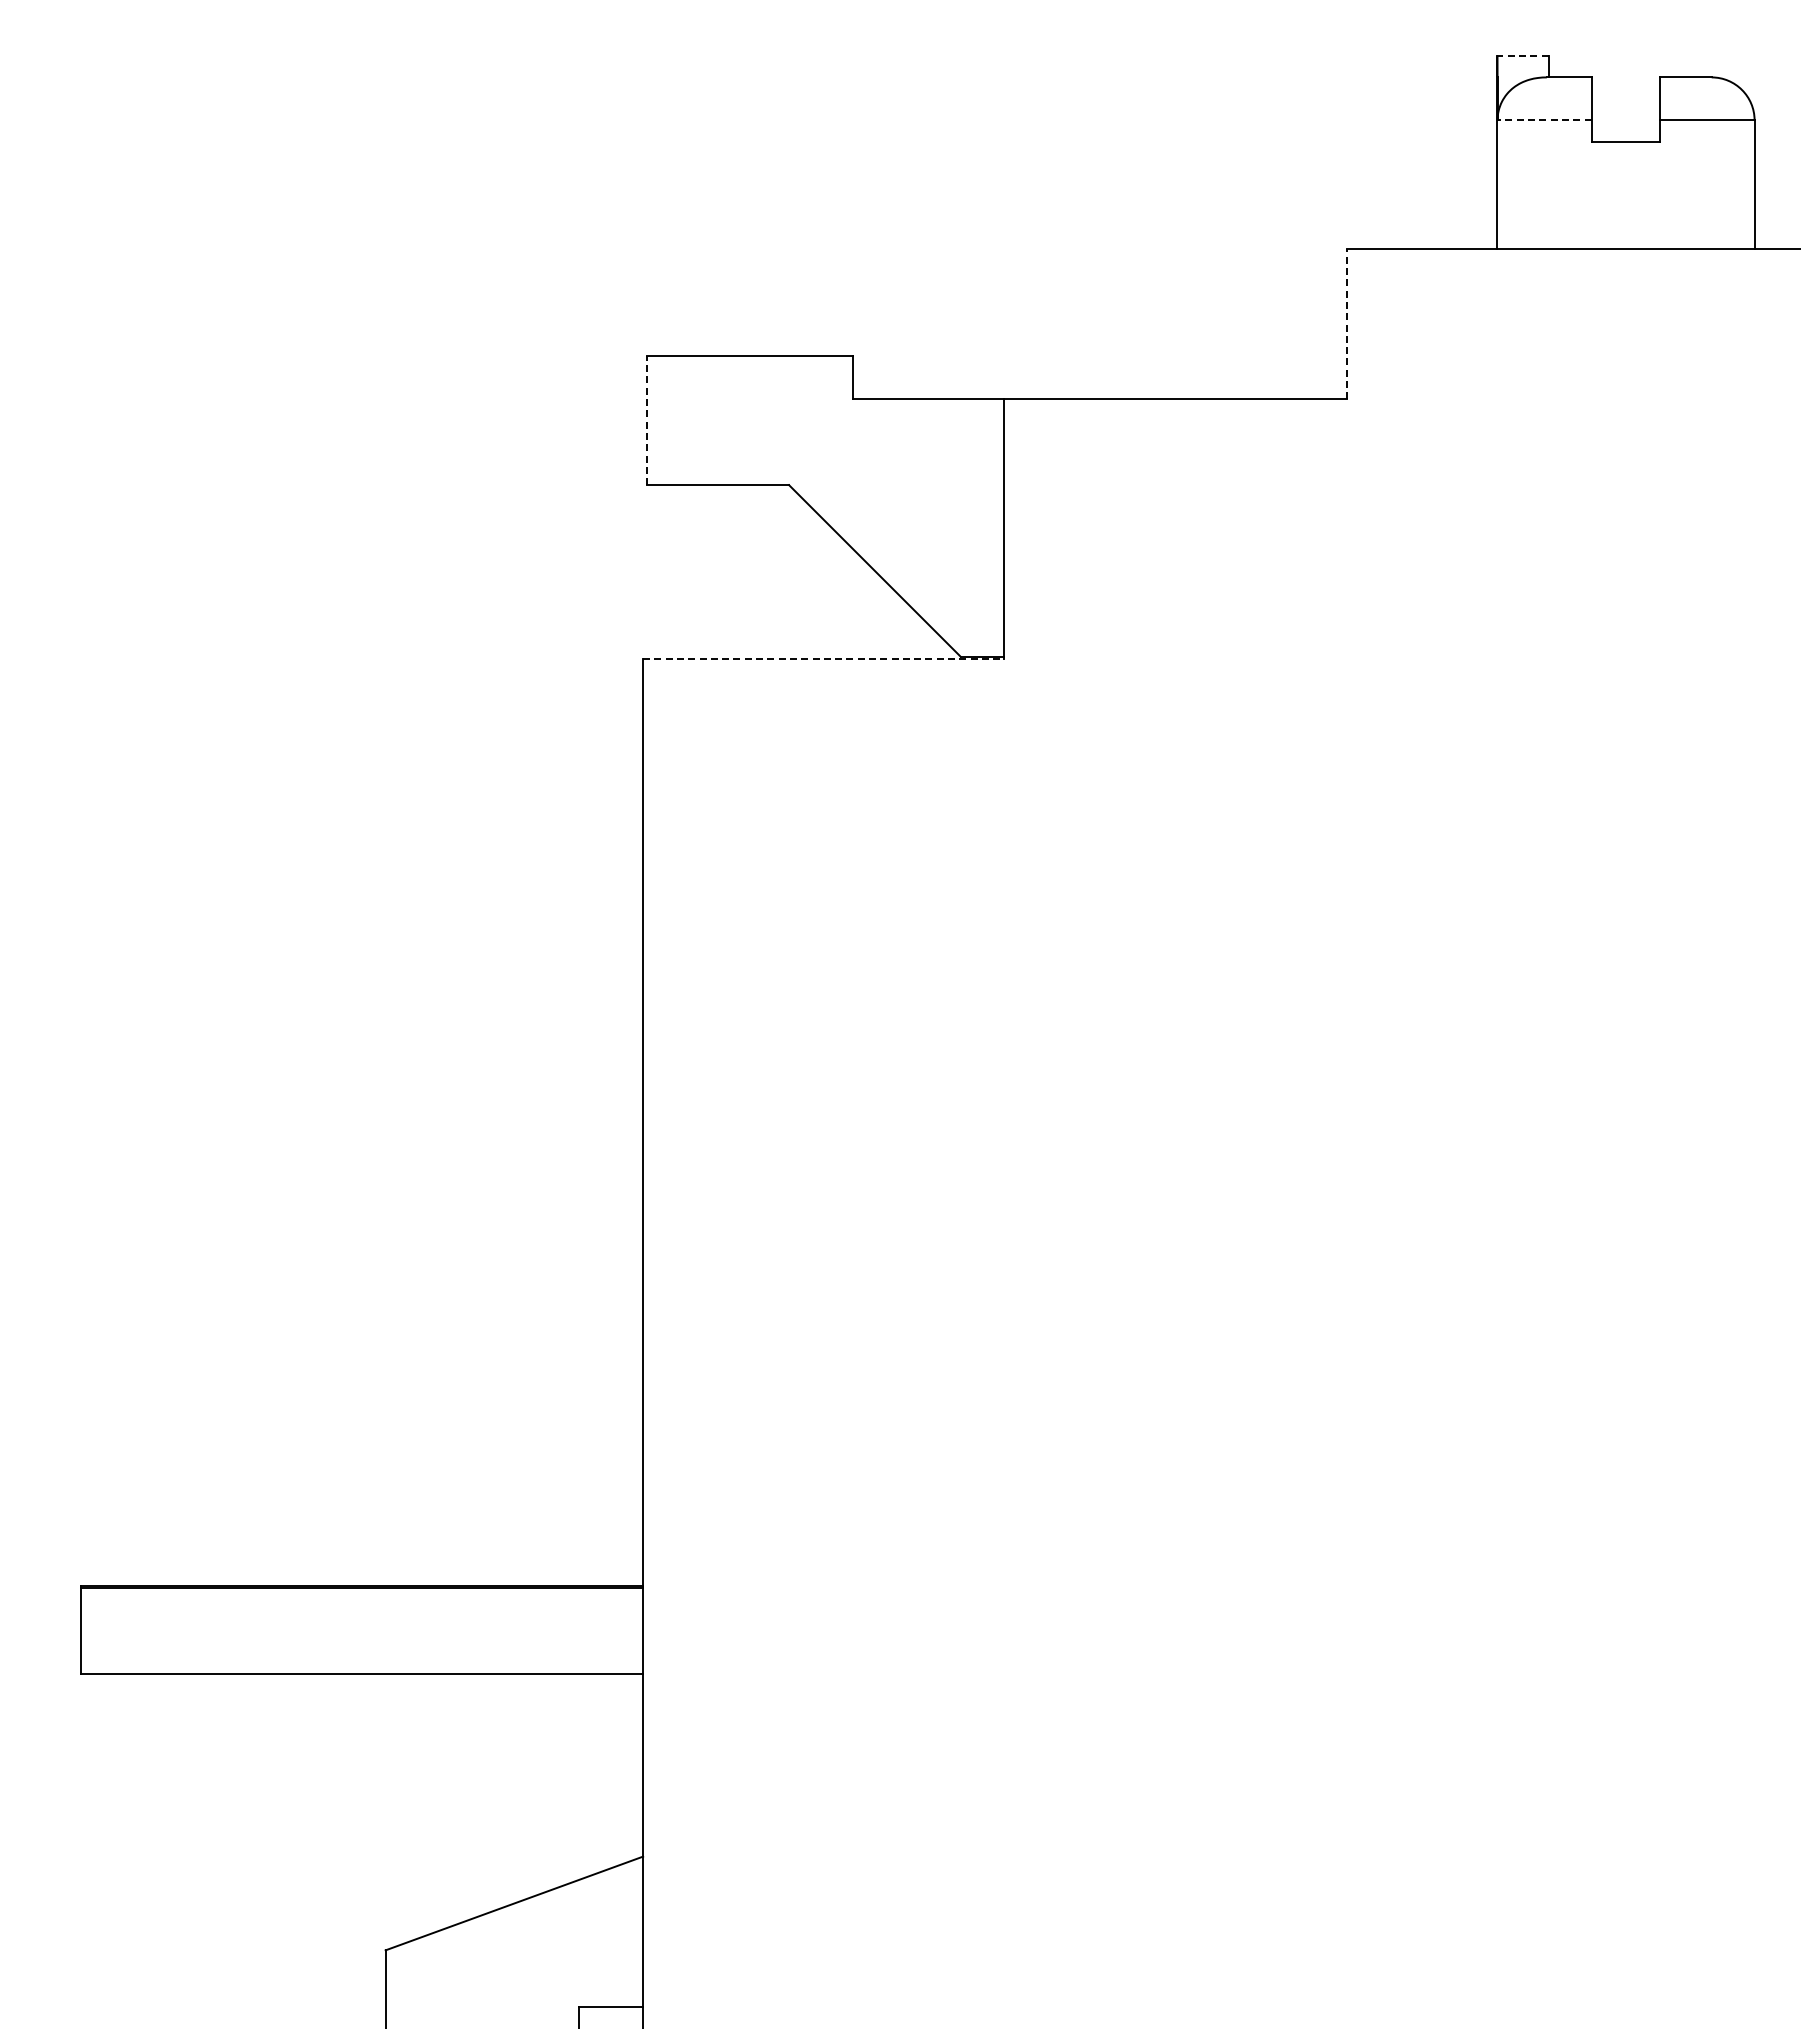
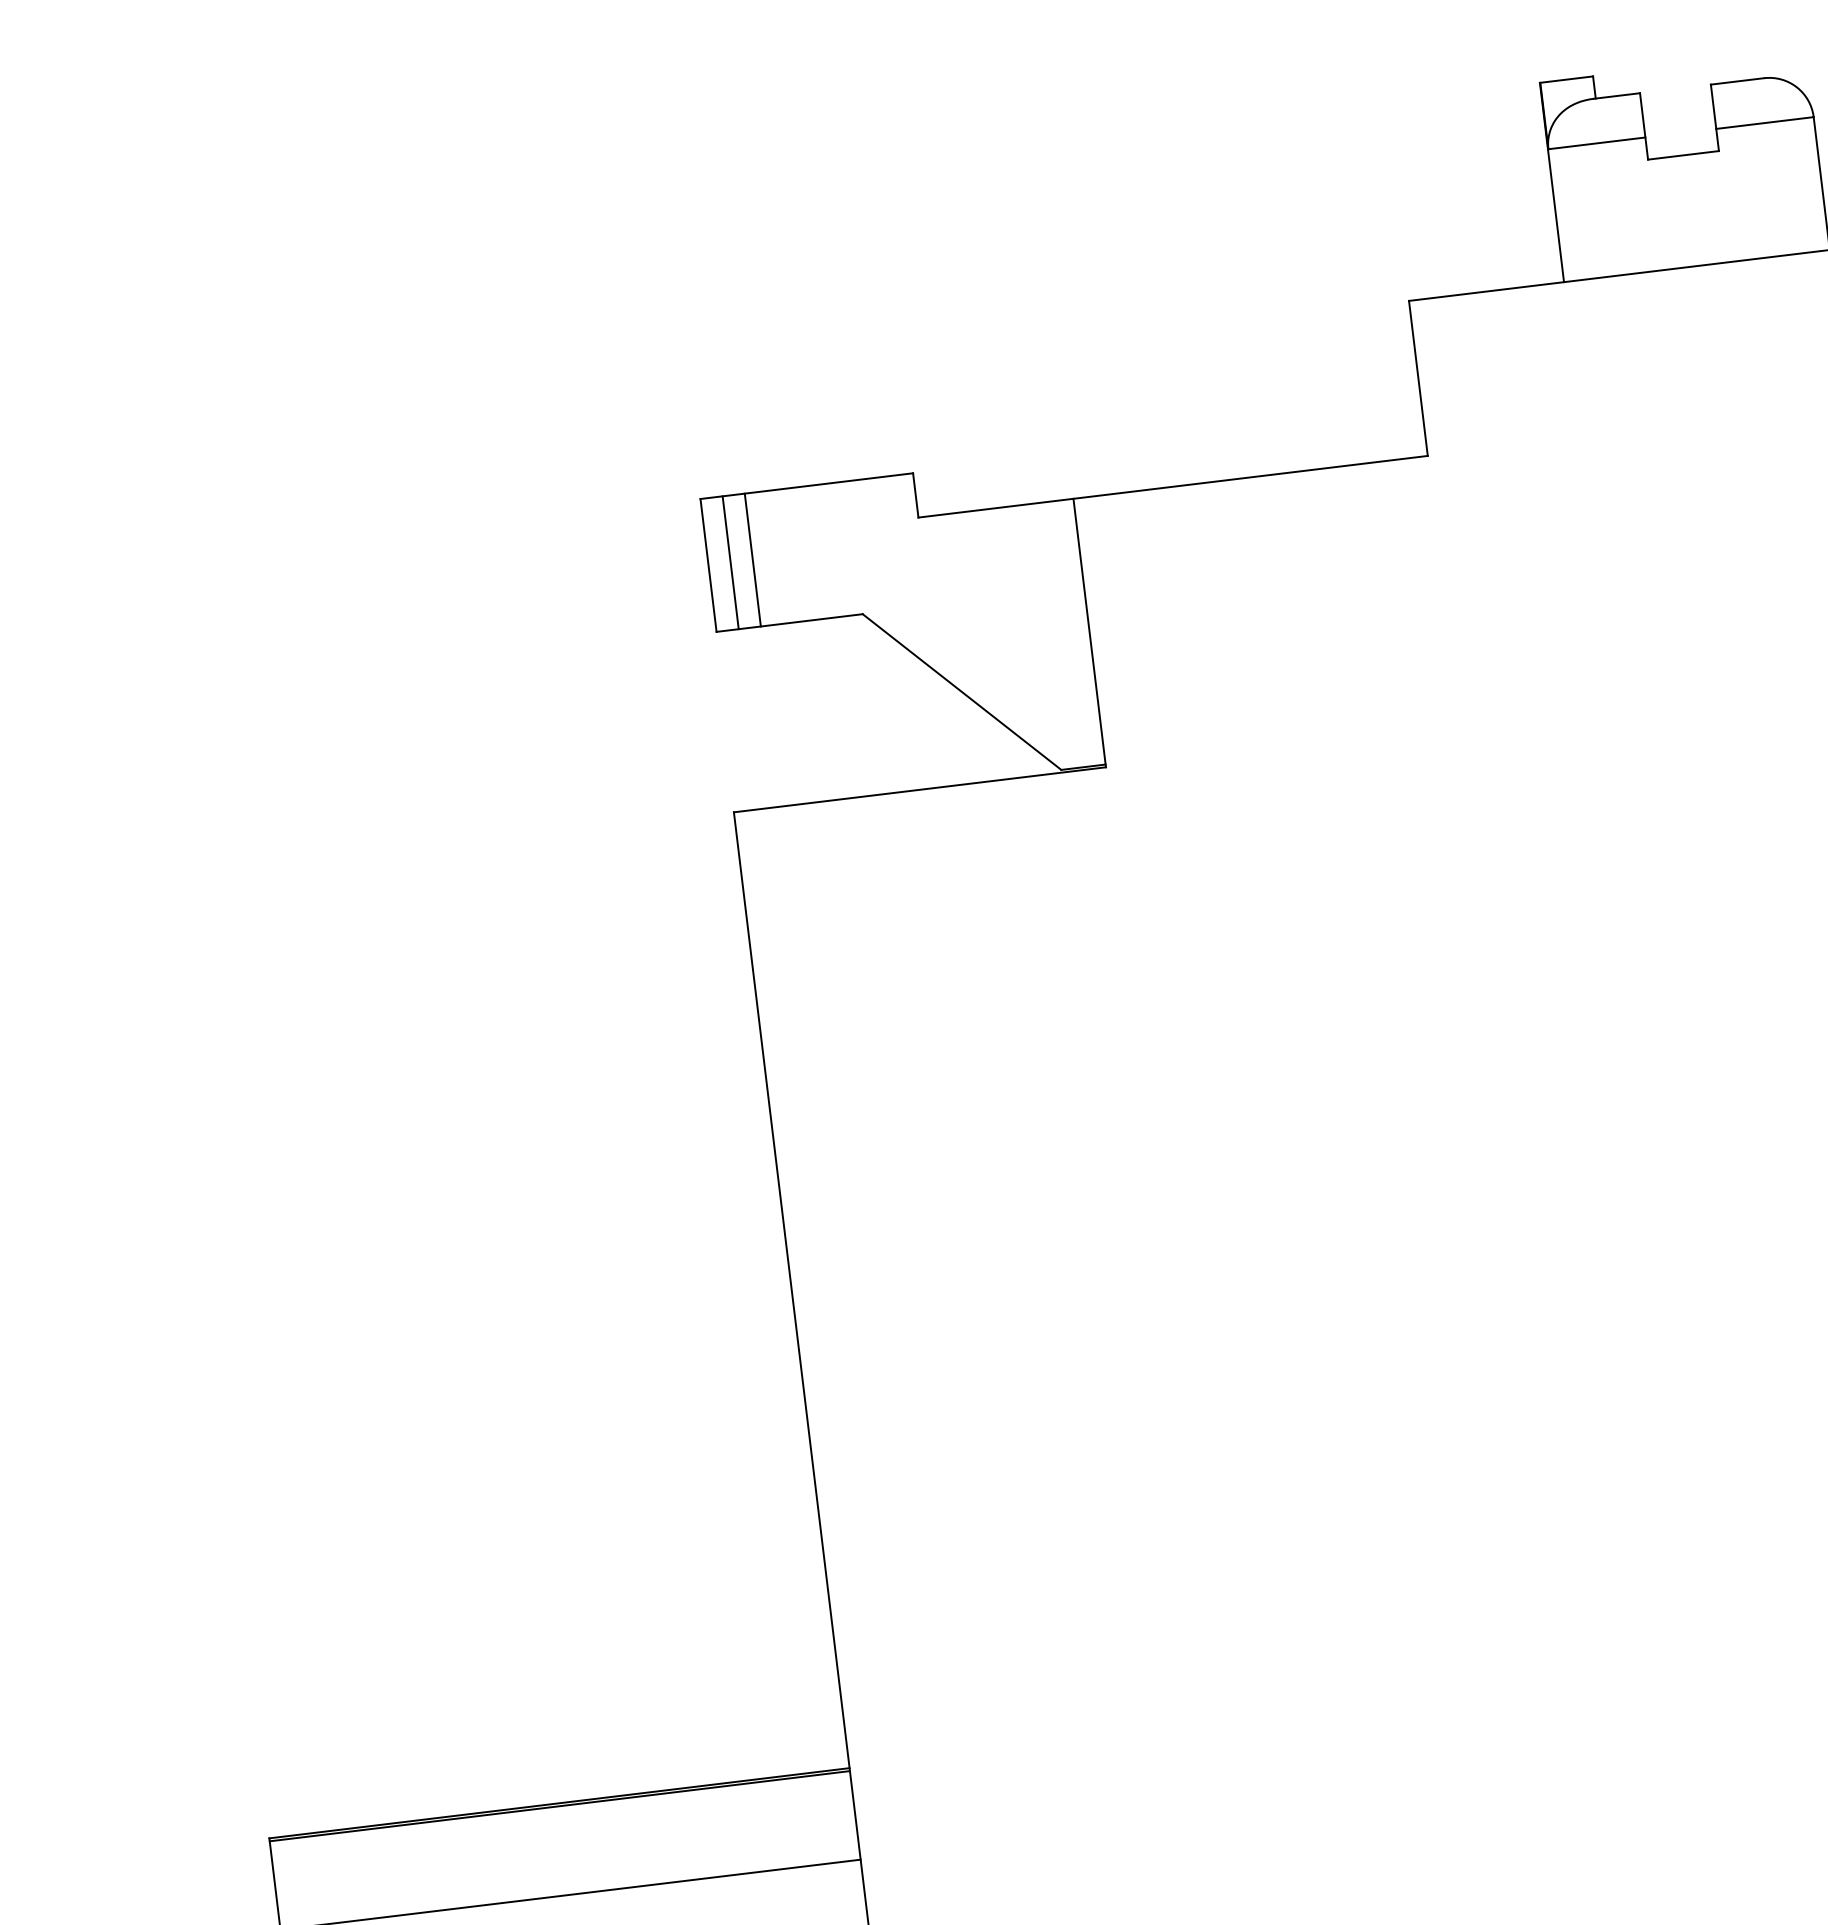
line: (1522, 55) -> (1566, 79), dashed -> solid
line: (1544, 120) -> (1596, 143), dashed -> solid
line: (1346, 323) -> (1417, 377), dashed -> solid
line: (647, 420) -> (708, 565), dashed -> solid
line: (668, 420) -> (730, 562), added
line: (690, 420) -> (752, 559), added
line: (823, 659) -> (920, 789), dashed -> solid

